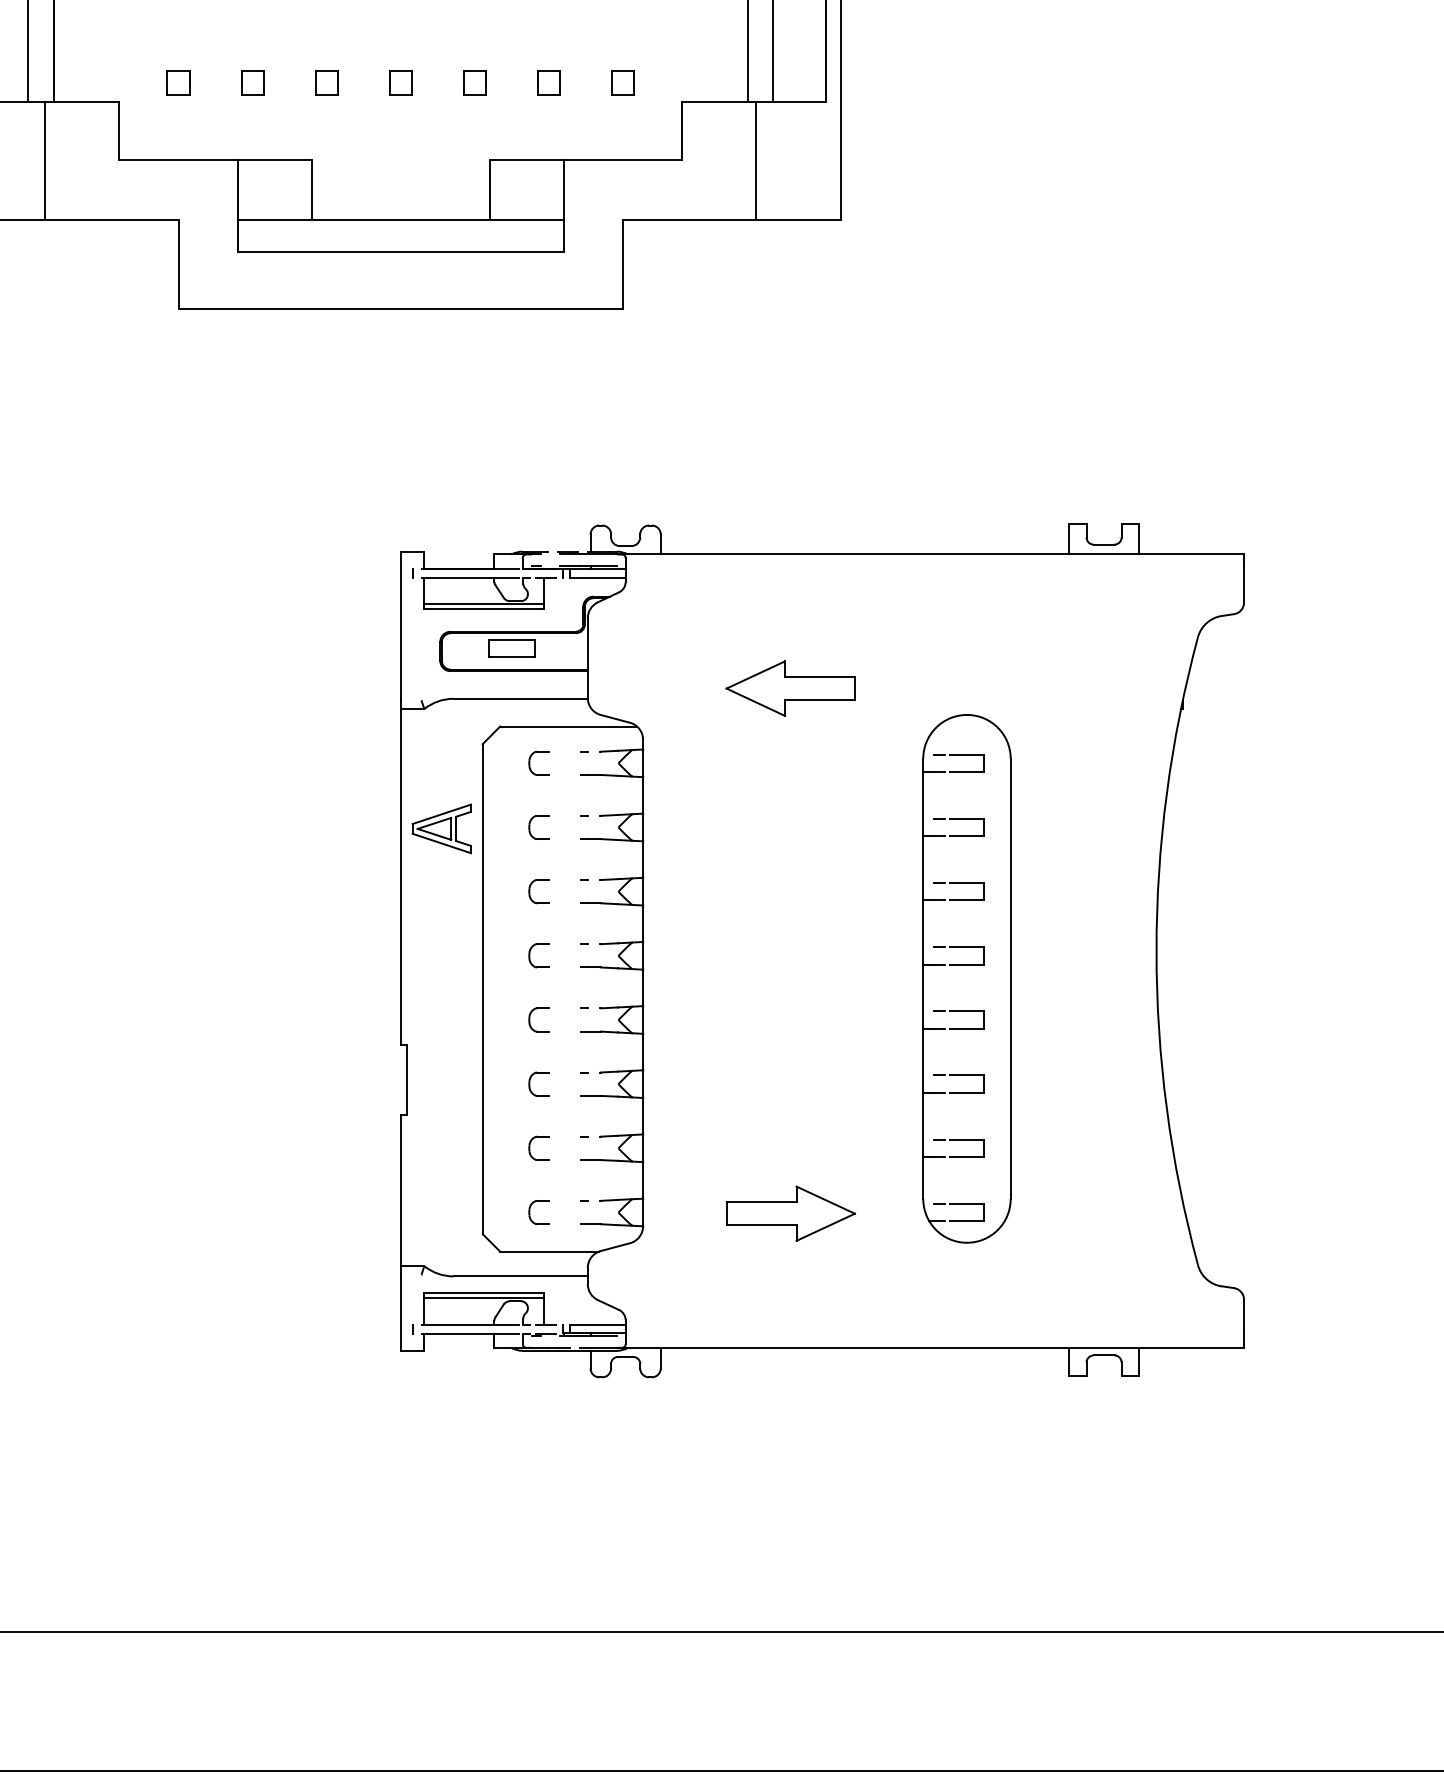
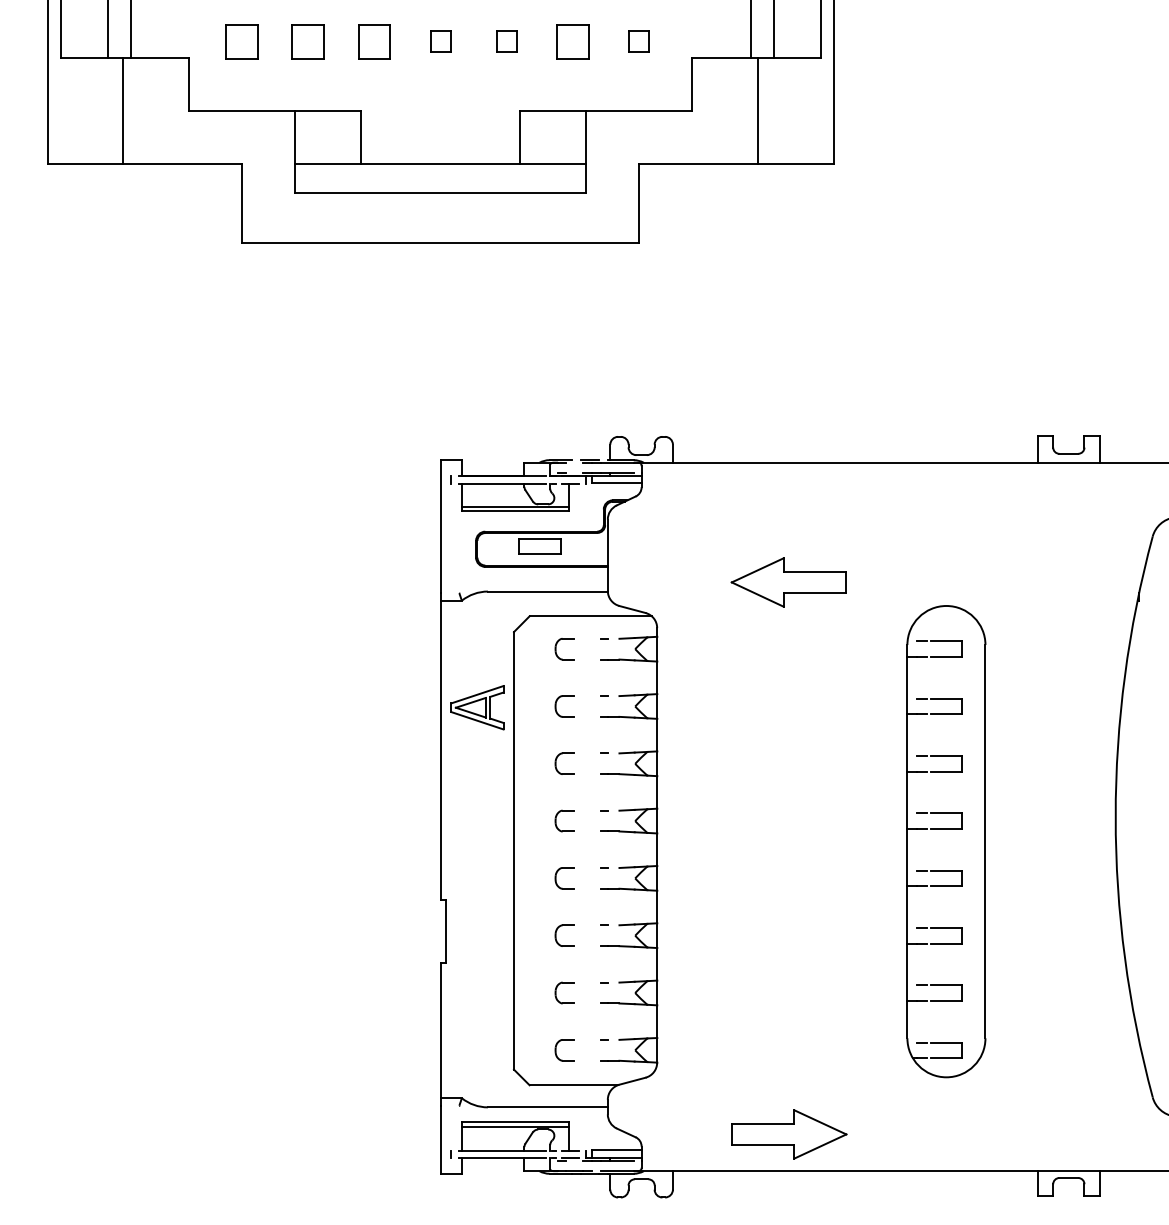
part: (178, 82) -> (242, 41), size x1.6
part: (252, 82) -> (308, 41), size x1.6
part: (326, 82) -> (374, 41), size x1.6
part: (548, 82) -> (572, 41), size x1.6
part: (790, 1213) -> (788, 1134), moved

